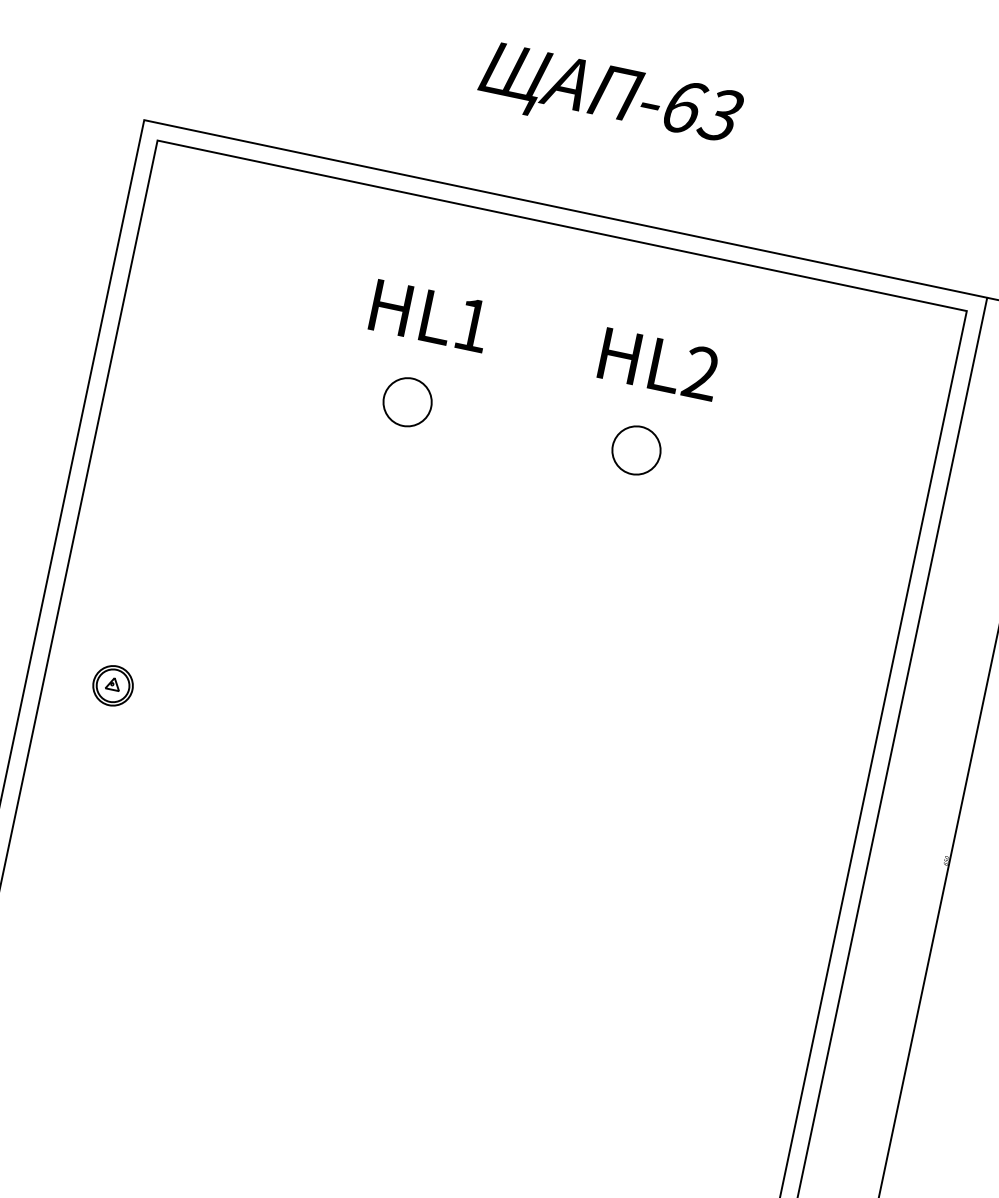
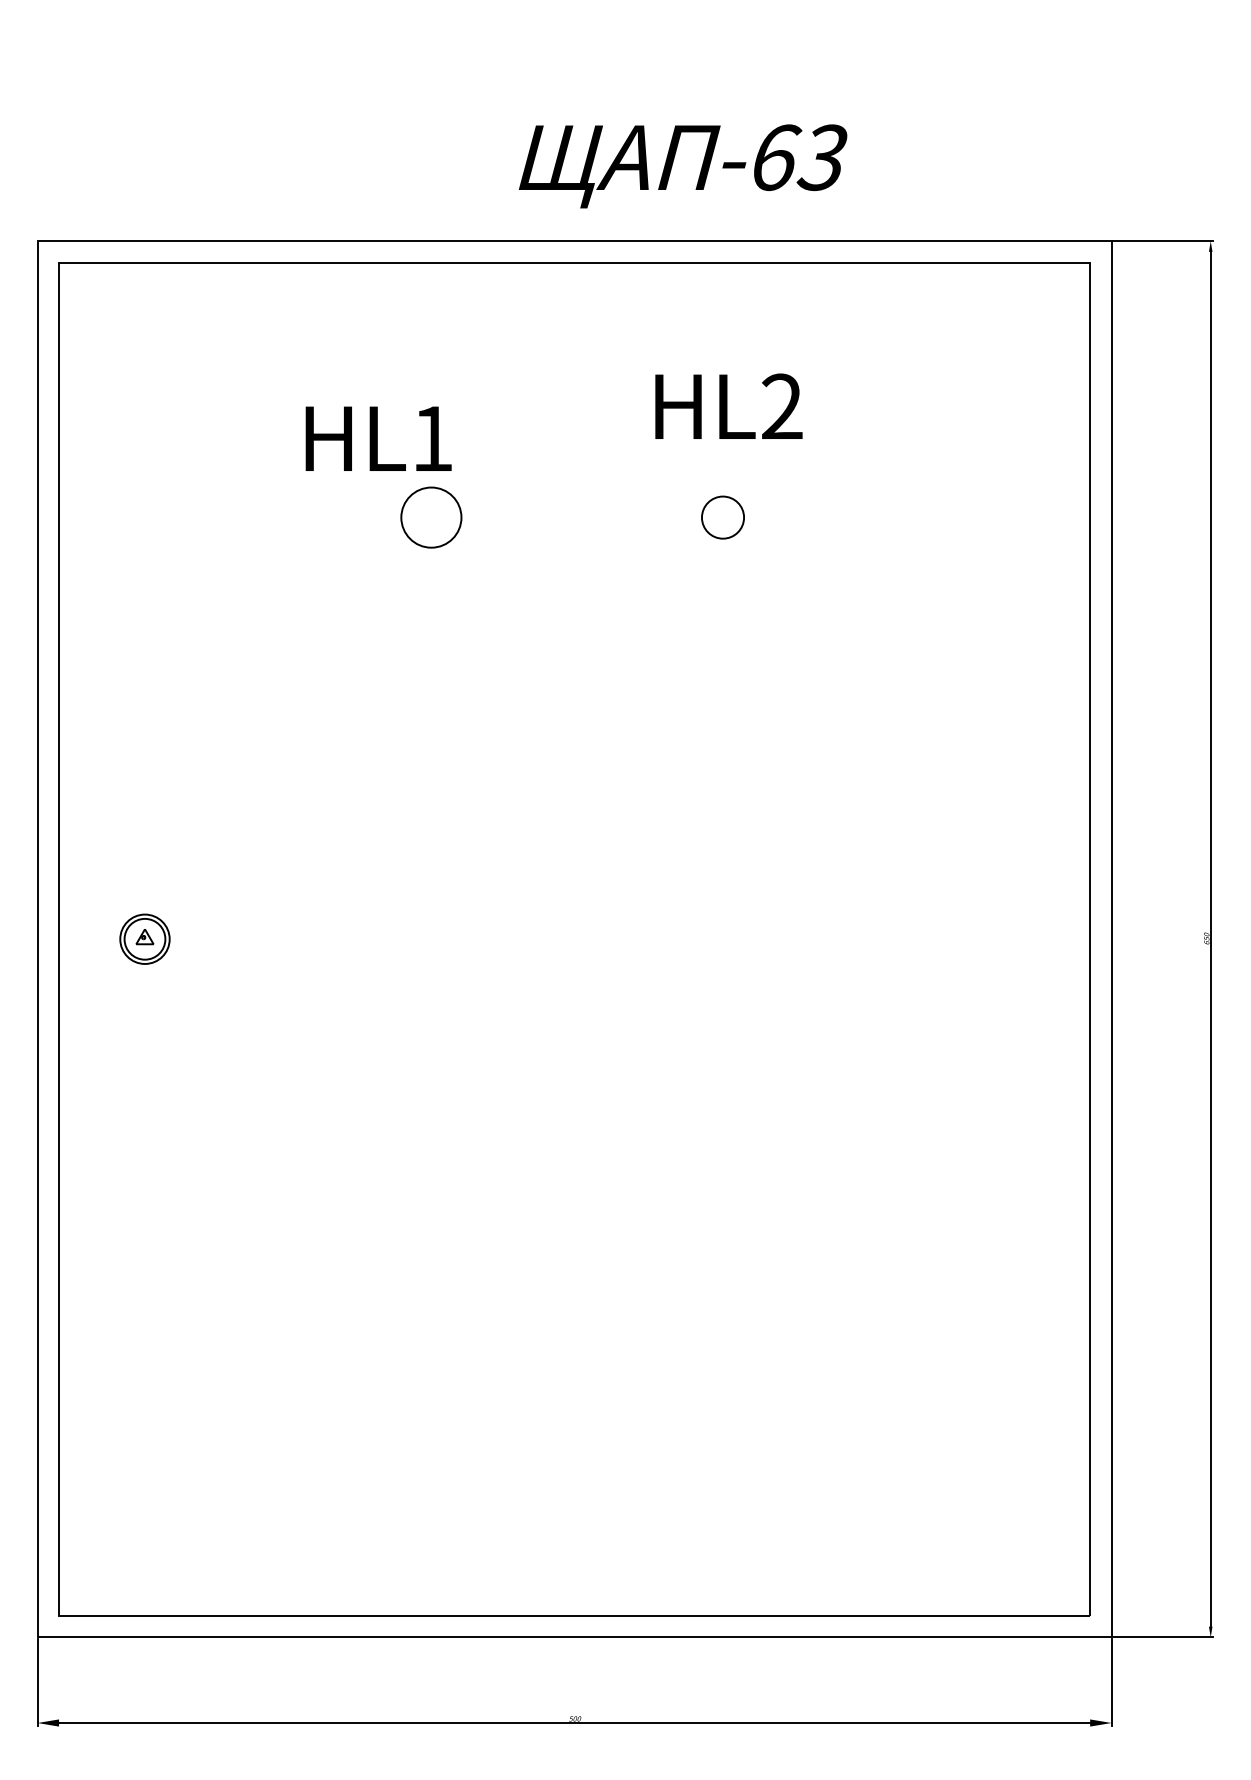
text: (609, 98) -> (682, 166), moved
text: (430, 315) -> (378, 438), moved
circle: (636, 450) -> (722, 517), size x0.7

